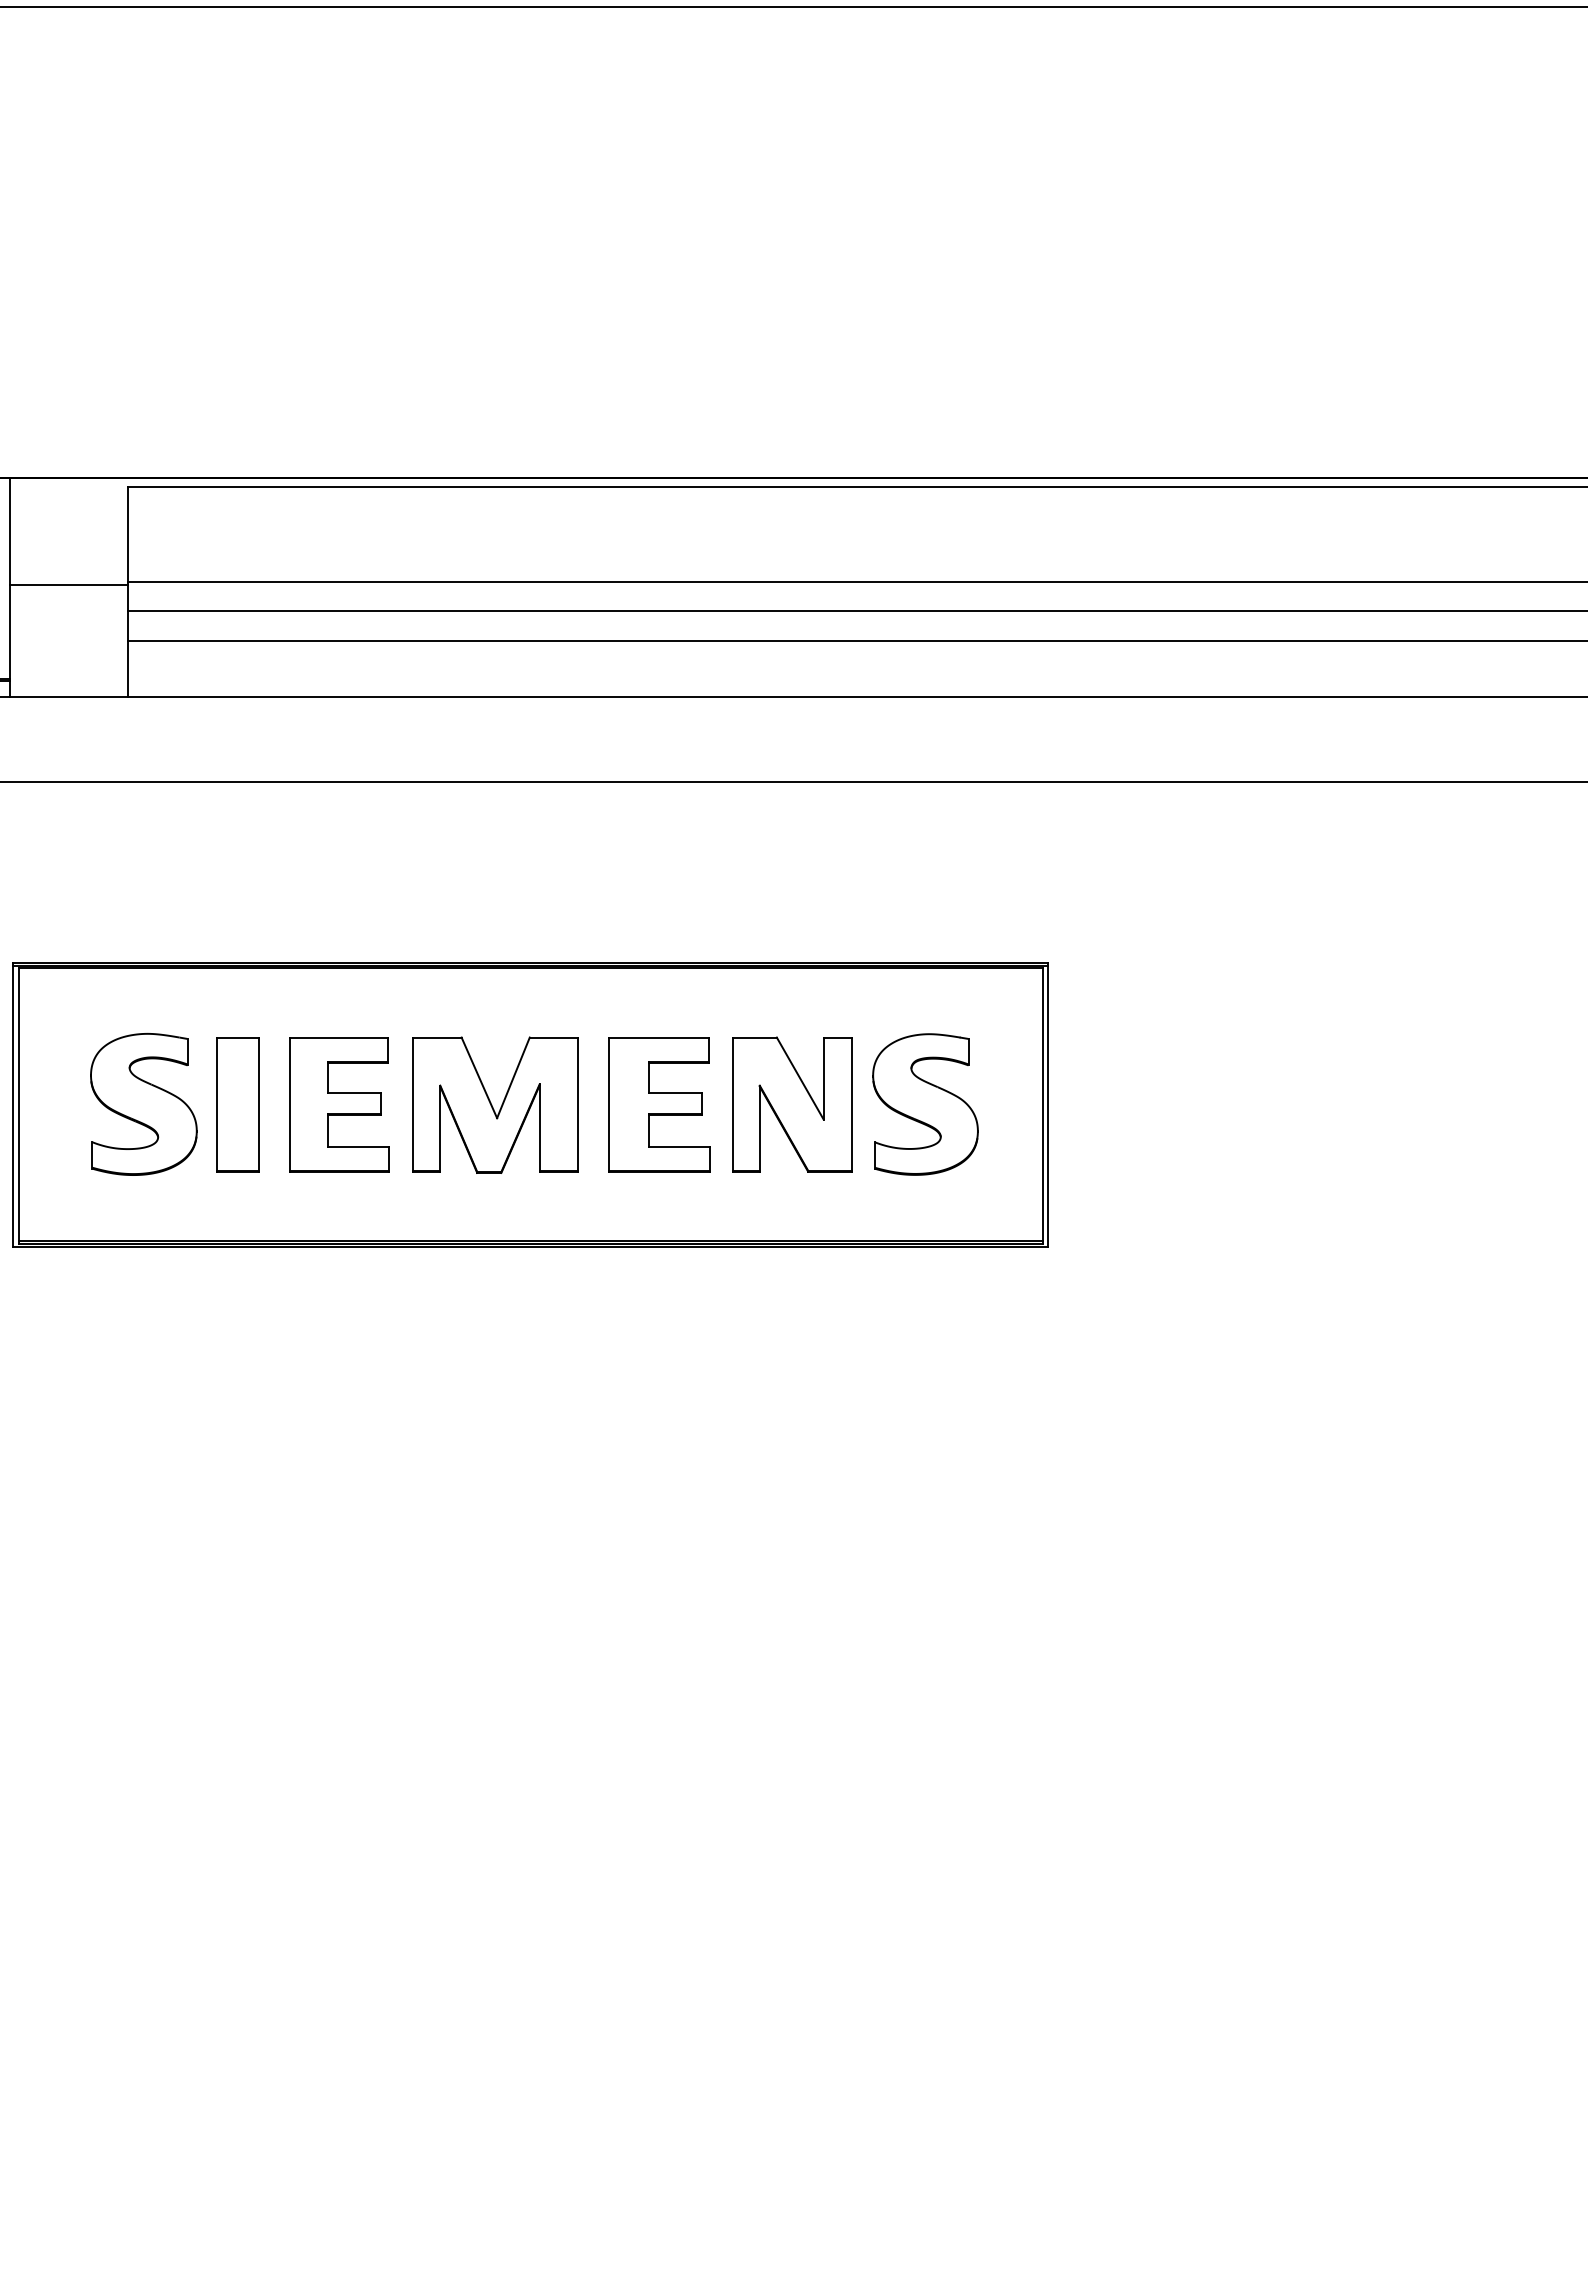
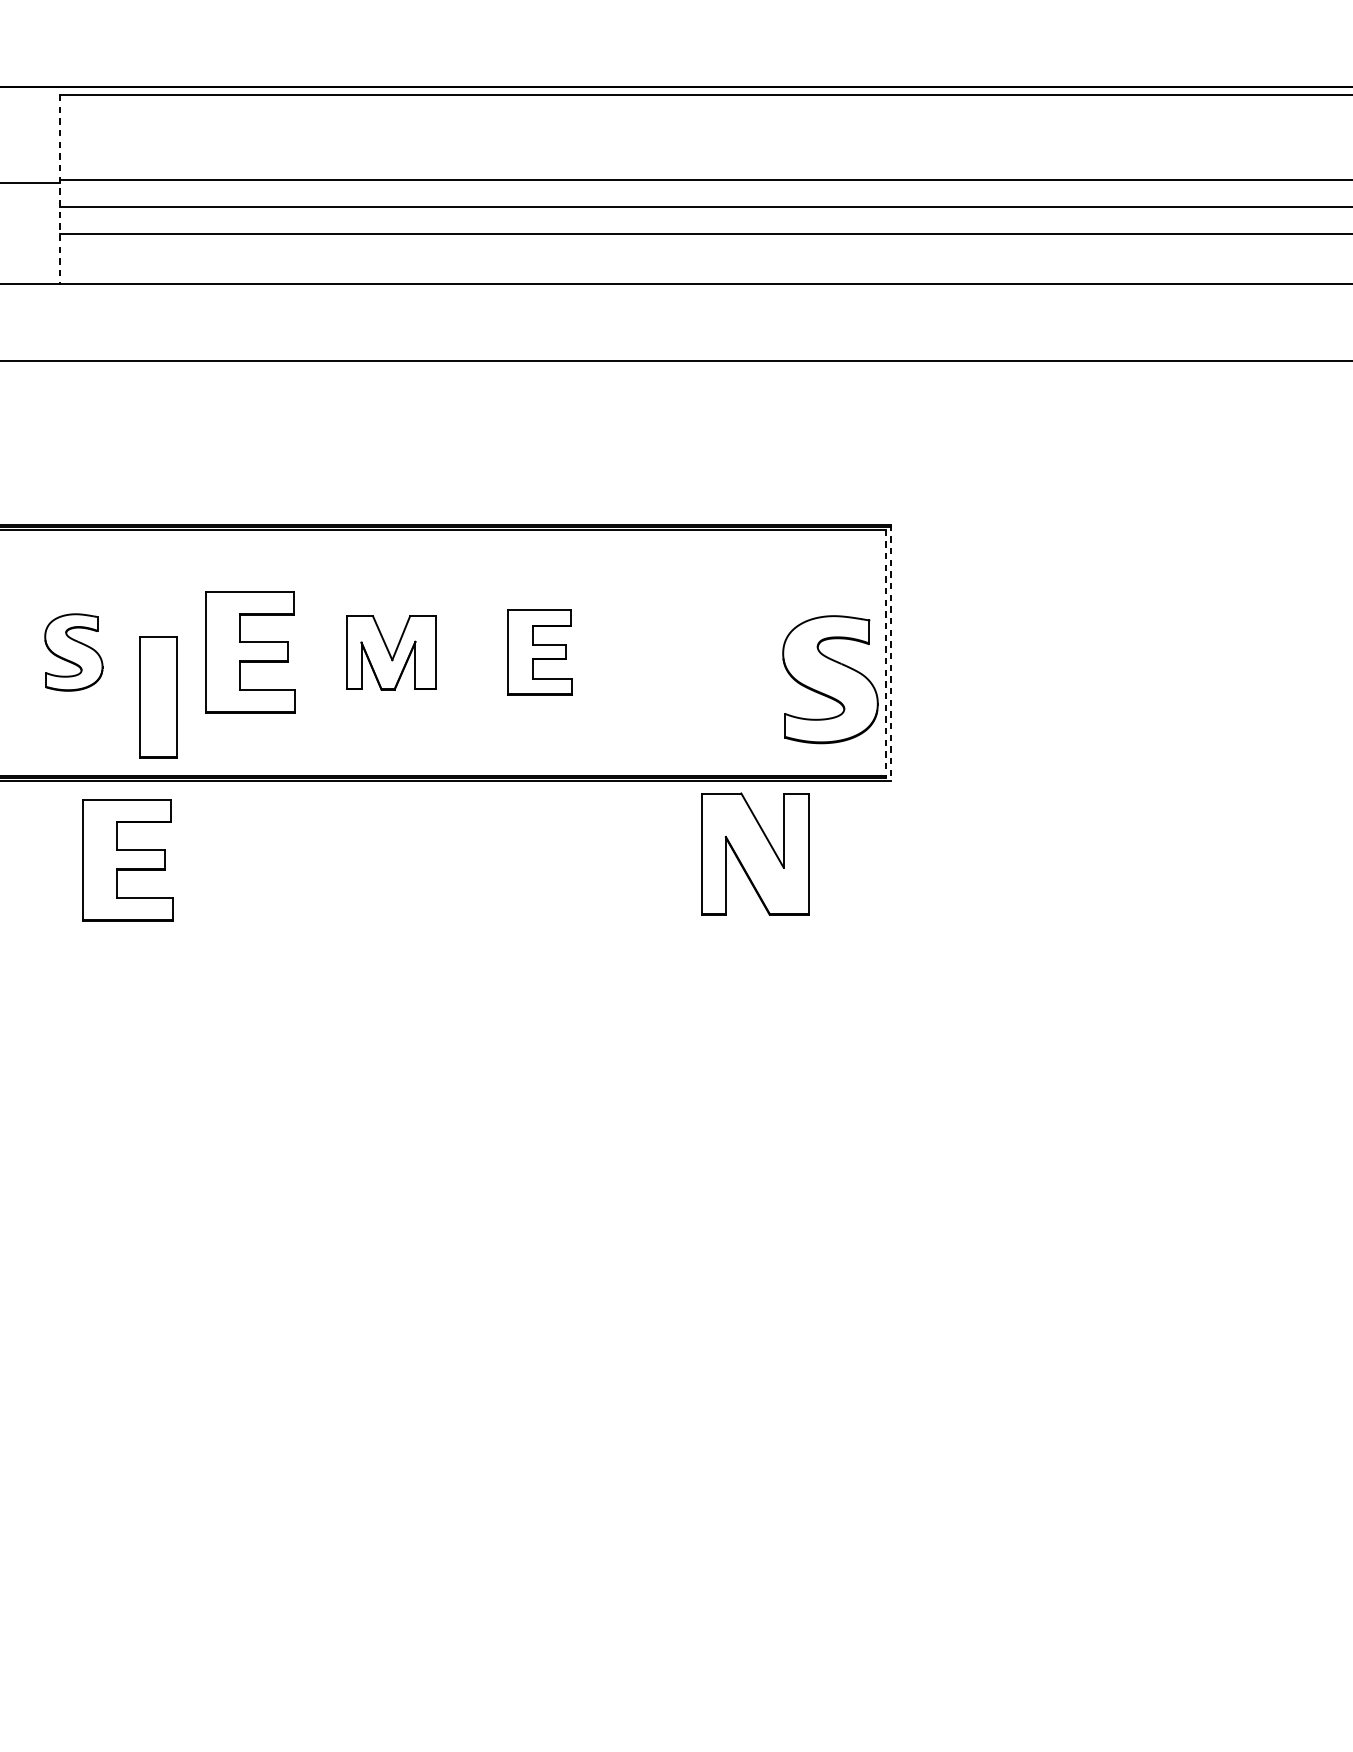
line: (128, 591) -> (59, 189), solid -> dashed
part: (143, 1104) -> (73, 652), size x0.6
part: (237, 1104) -> (158, 697), moved
part: (495, 1104) -> (391, 652), size x0.6
part: (659, 1104) -> (539, 652), size x0.7
part: (792, 1104) -> (755, 853), moved
part: (925, 1104) -> (830, 679), moved
line: (1048, 1105) -> (890, 653), solid -> dashed
line: (1042, 1106) -> (885, 654), solid -> dashed
part: (203, 1334) -> (127, 860), added

